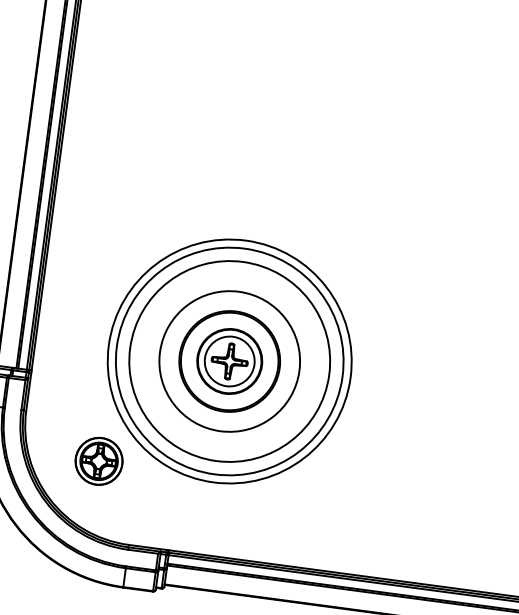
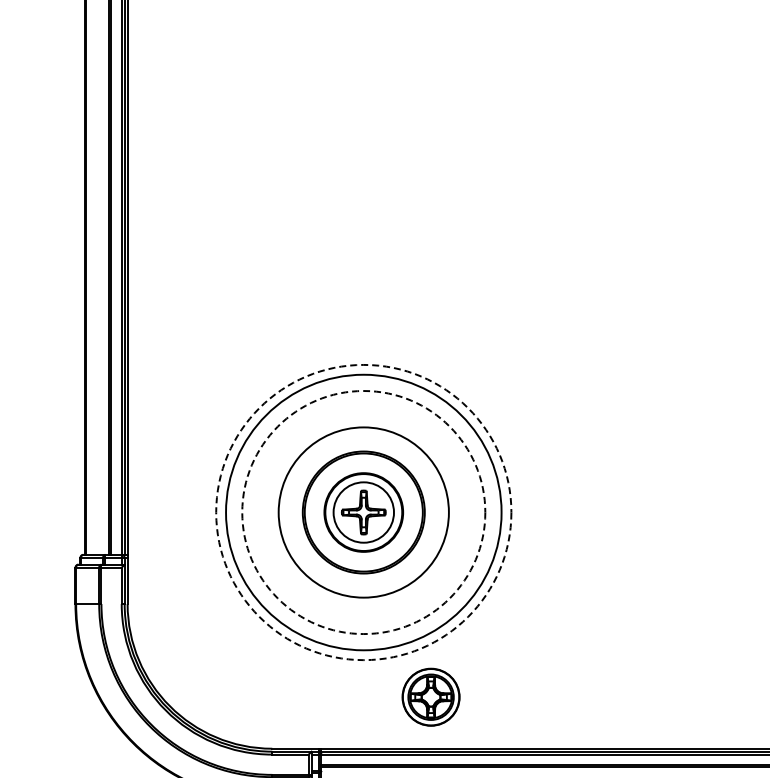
circle: (229, 361) -> (363, 512), solid -> dashed
circle: (229, 361) -> (363, 512), solid -> dashed
part: (98, 460) -> (430, 696), moved

